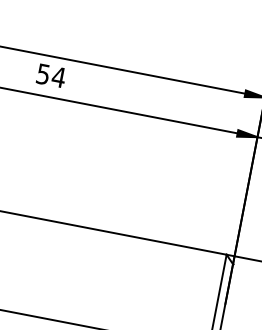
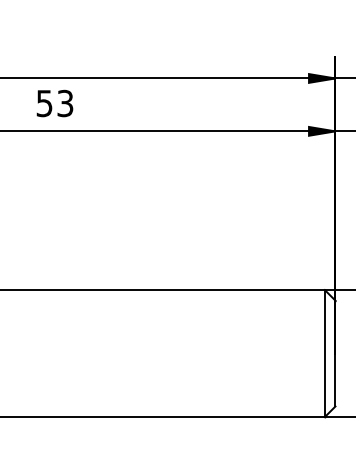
text: (58, 77) -> (64, 103), 54 -> 53

